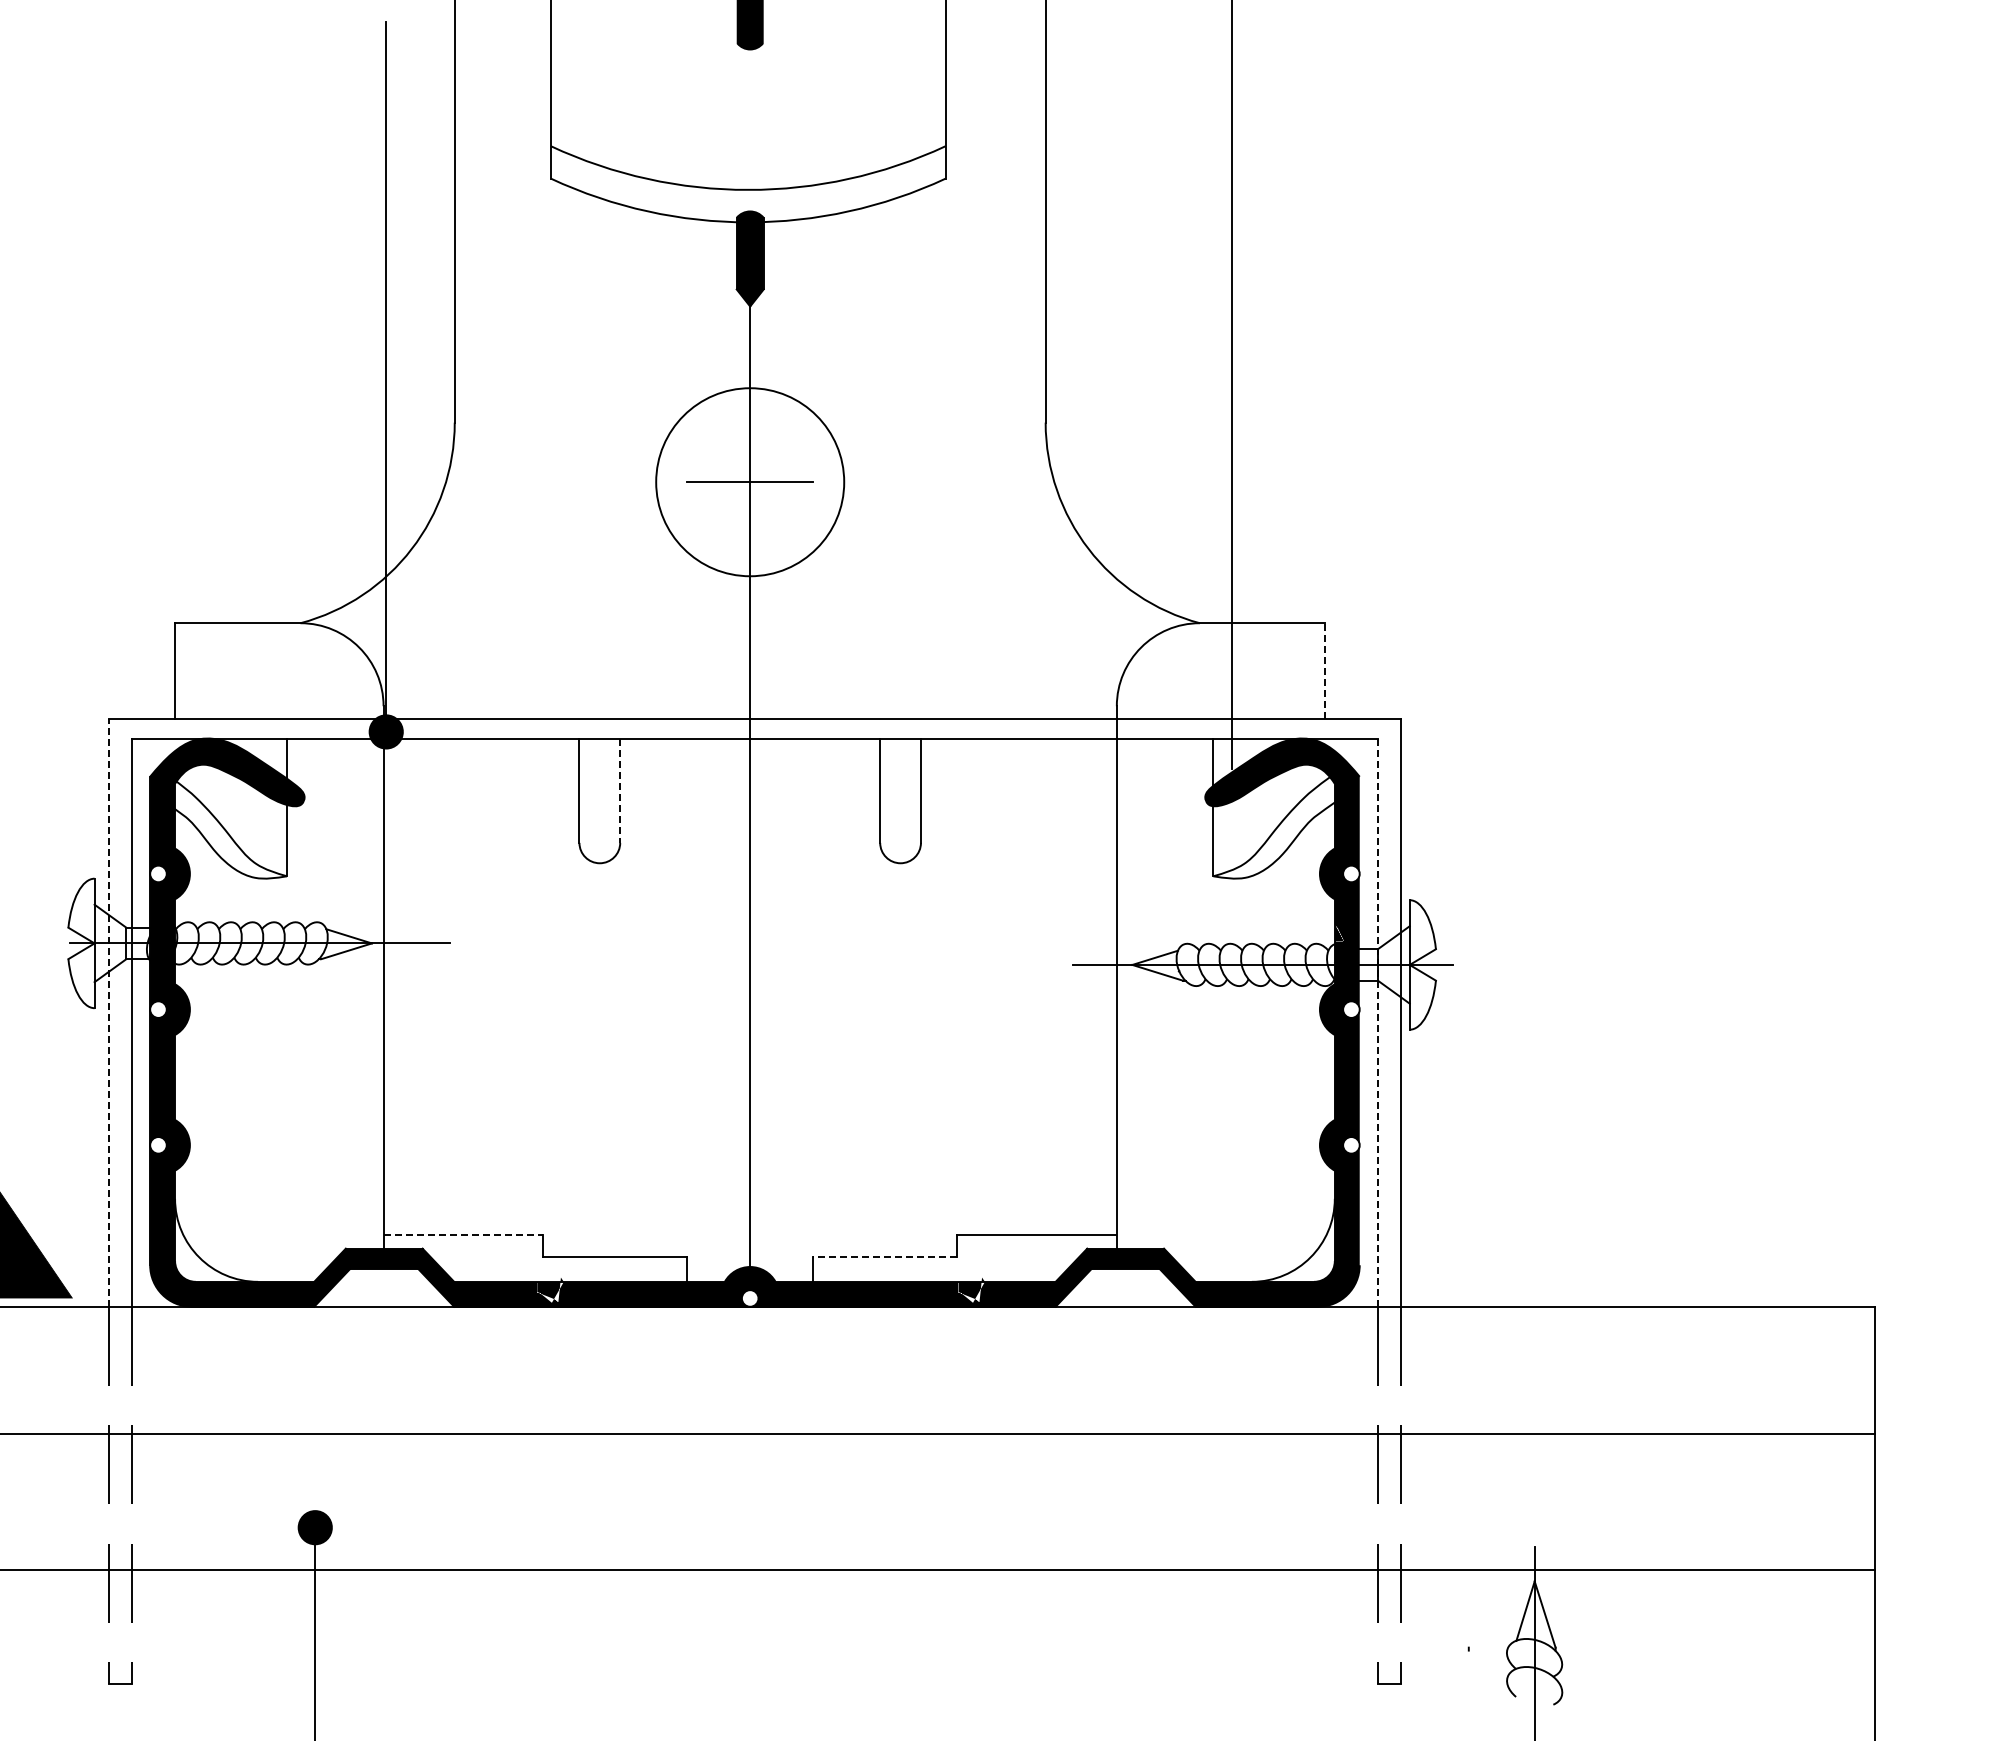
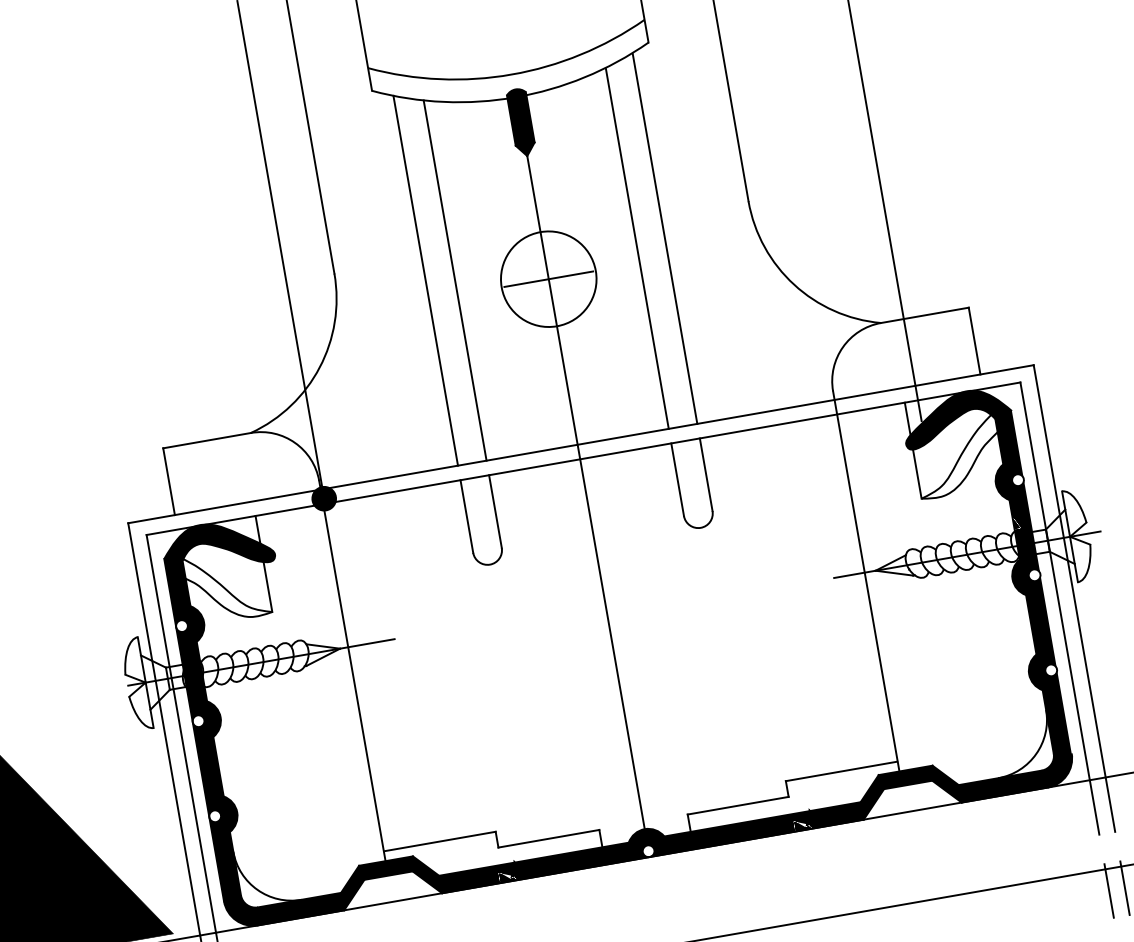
line: (579, 454) -> (425, 280), added
line: (920, 454) -> (664, 238), added
line: (620, 461) -> (455, 280), added
line: (880, 461) -> (637, 248), added
circle: (750, 482) -> (549, 279), size x0.71
line: (1324, 670) -> (974, 340), dashed -> solid
line: (620, 791) -> (495, 511), dashed -> solid
line: (108, 1012) -> (163, 729), dashed -> solid
line: (1378, 1023) -> (1055, 581), dashed -> solid
line: (464, 1234) -> (440, 841), dashed -> solid
line: (884, 1257) -> (737, 806), dashed -> solid

